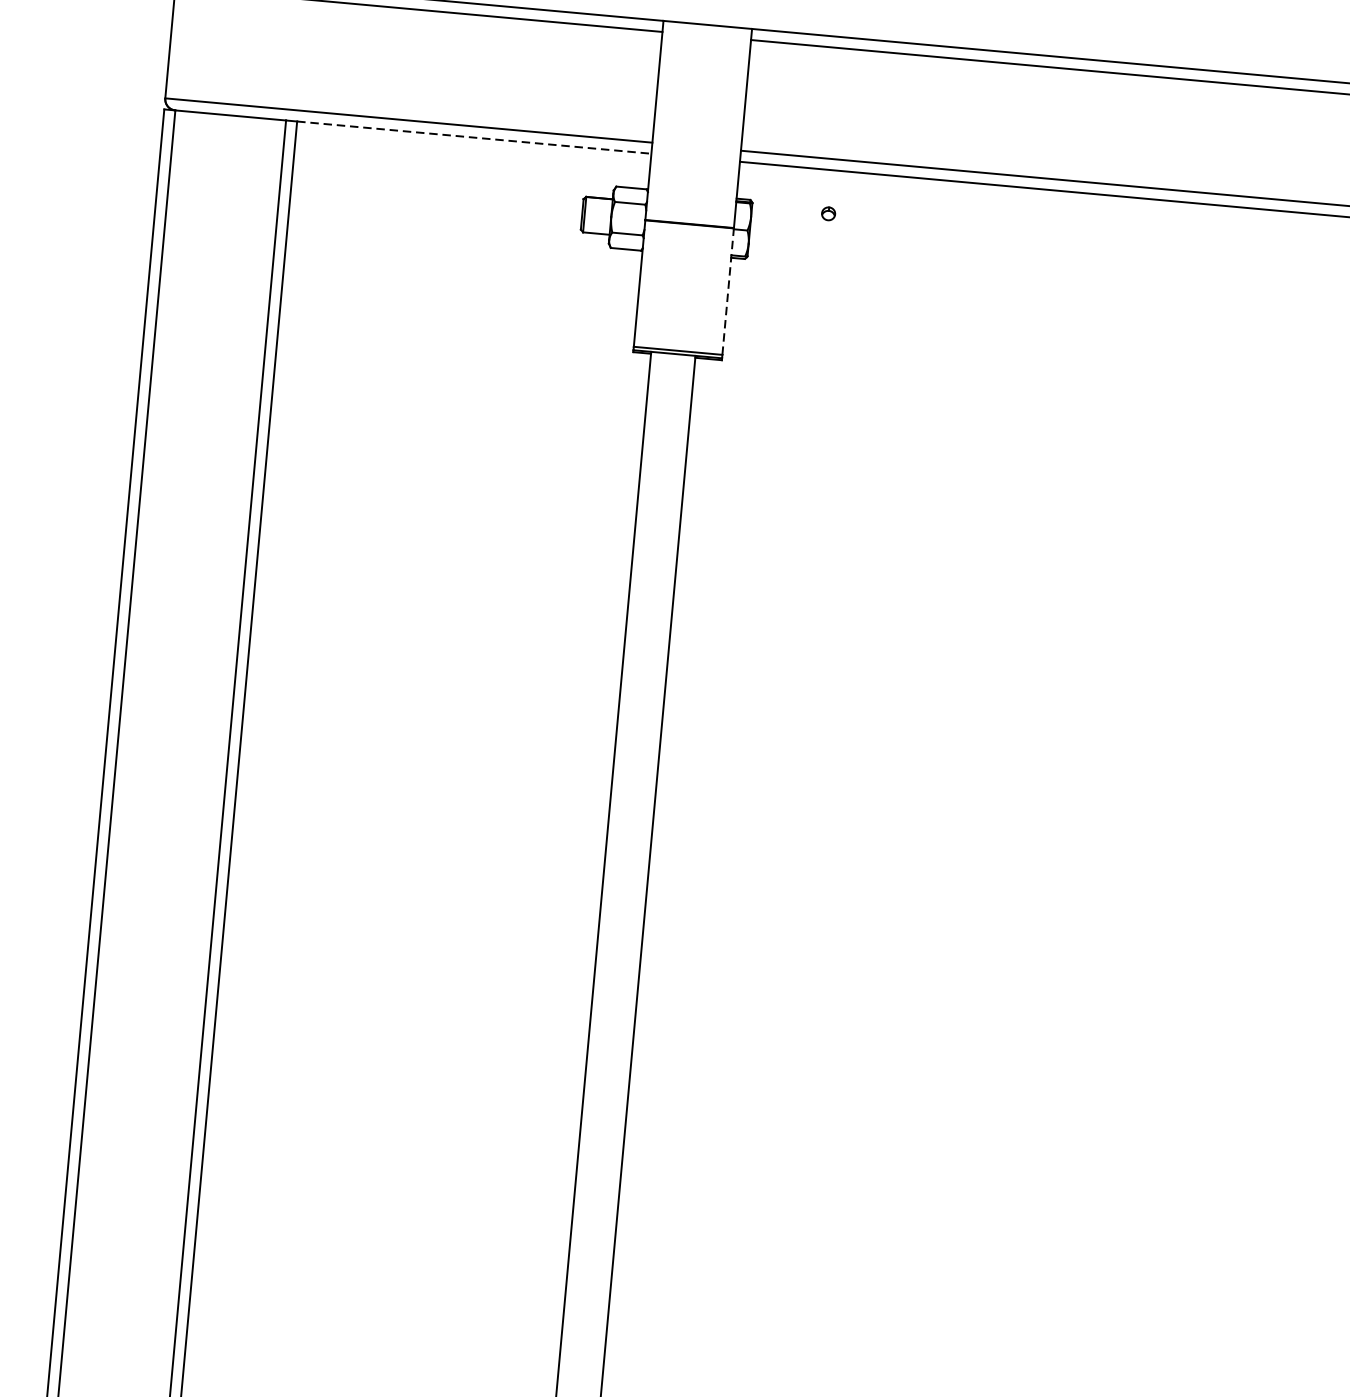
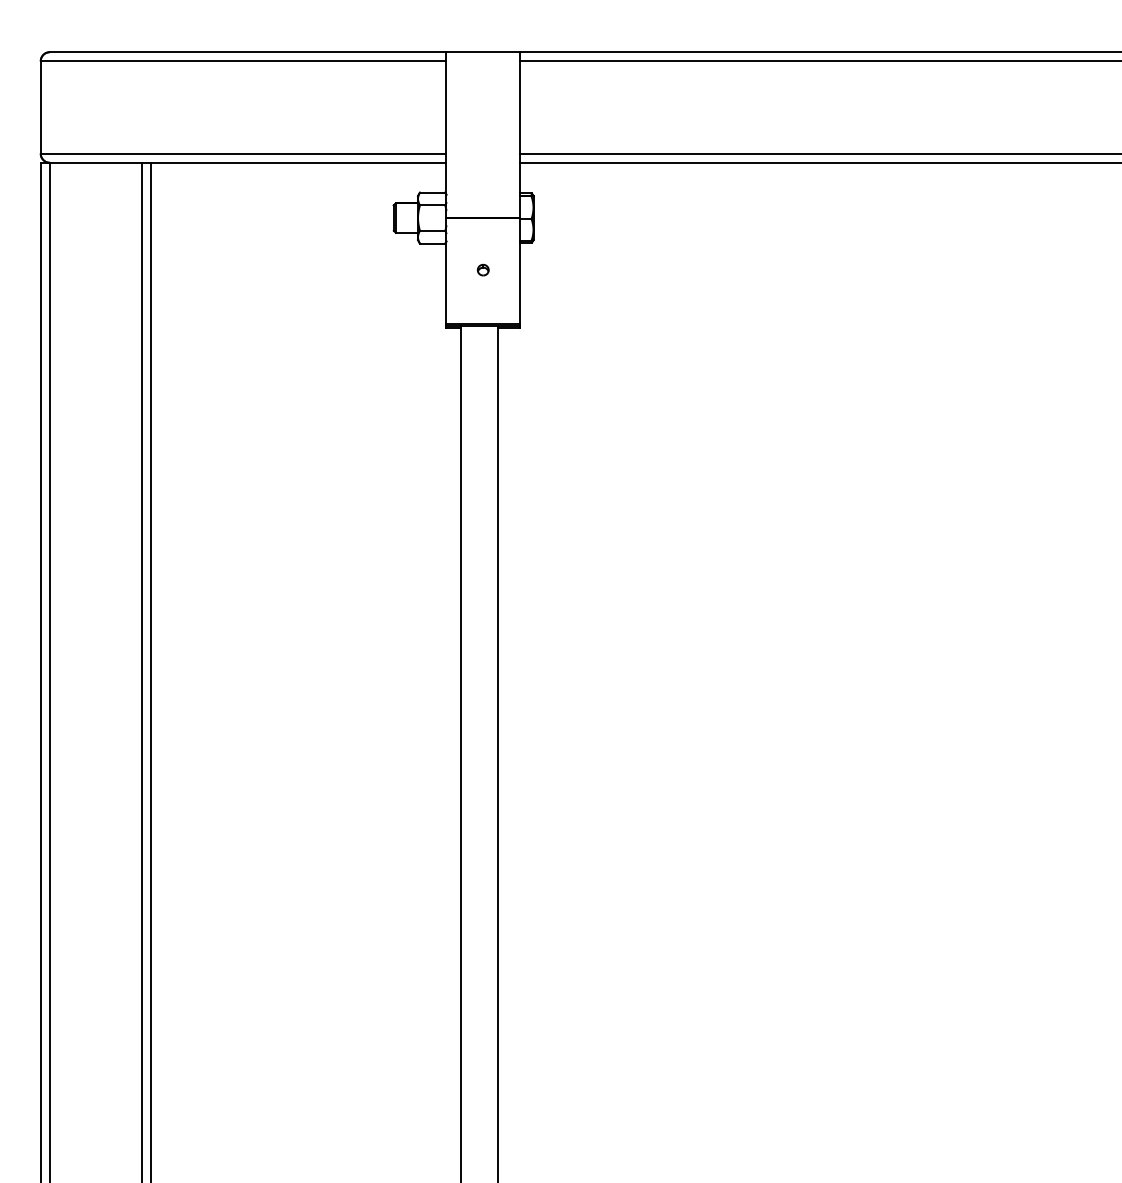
line: (473, 137) -> (298, 162), dashed -> solid
part: (827, 213) -> (482, 269), moved
line: (728, 291) -> (520, 270), dashed -> solid

